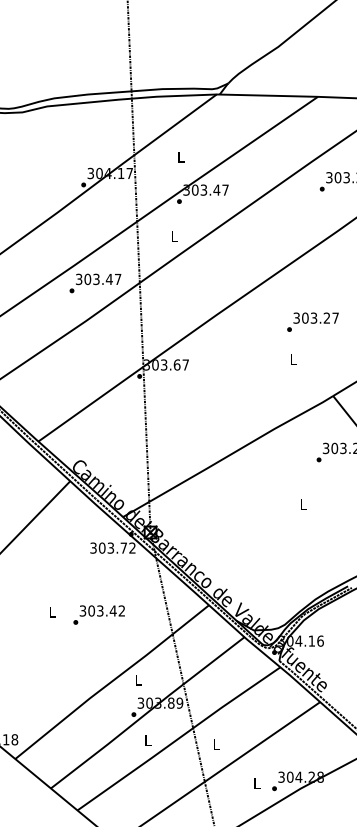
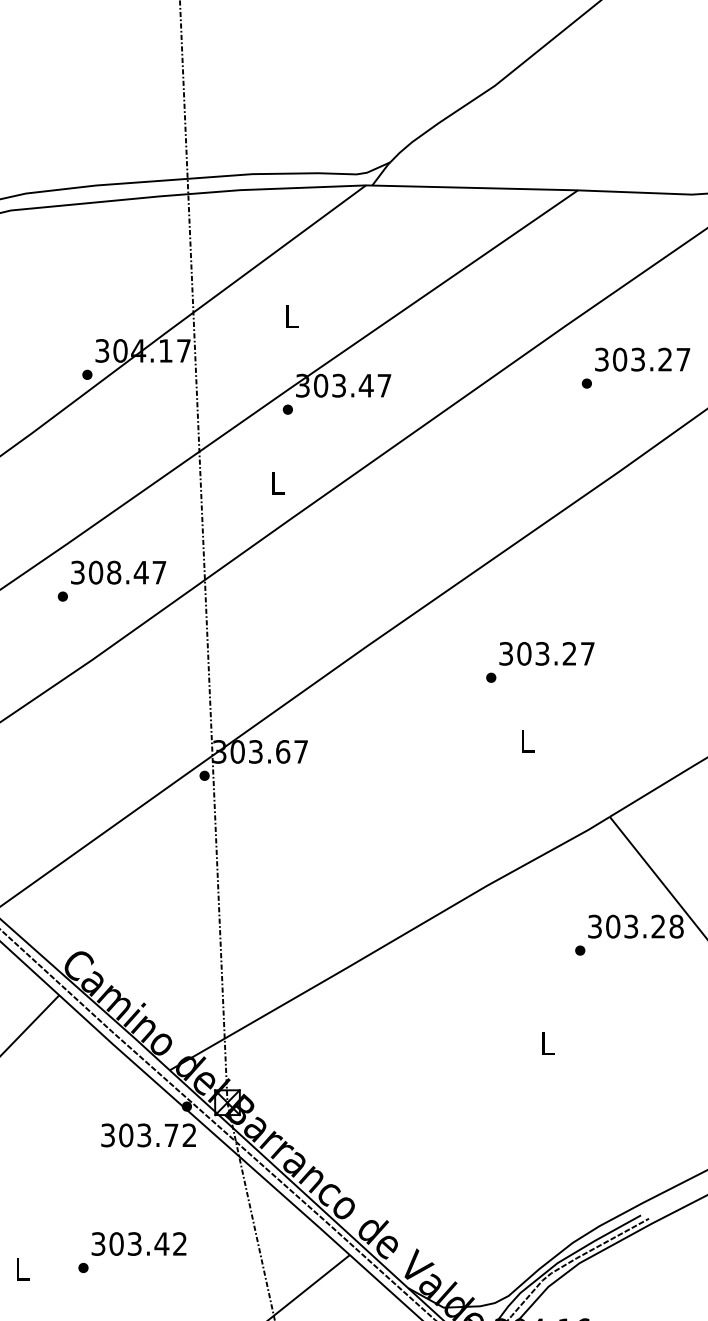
text: (96, 278) -> (114, 570), 303.47 -> 308.47
text: (312, 321) -> (539, 660), moved
text: (98, 614) -> (130, 1251), moved

